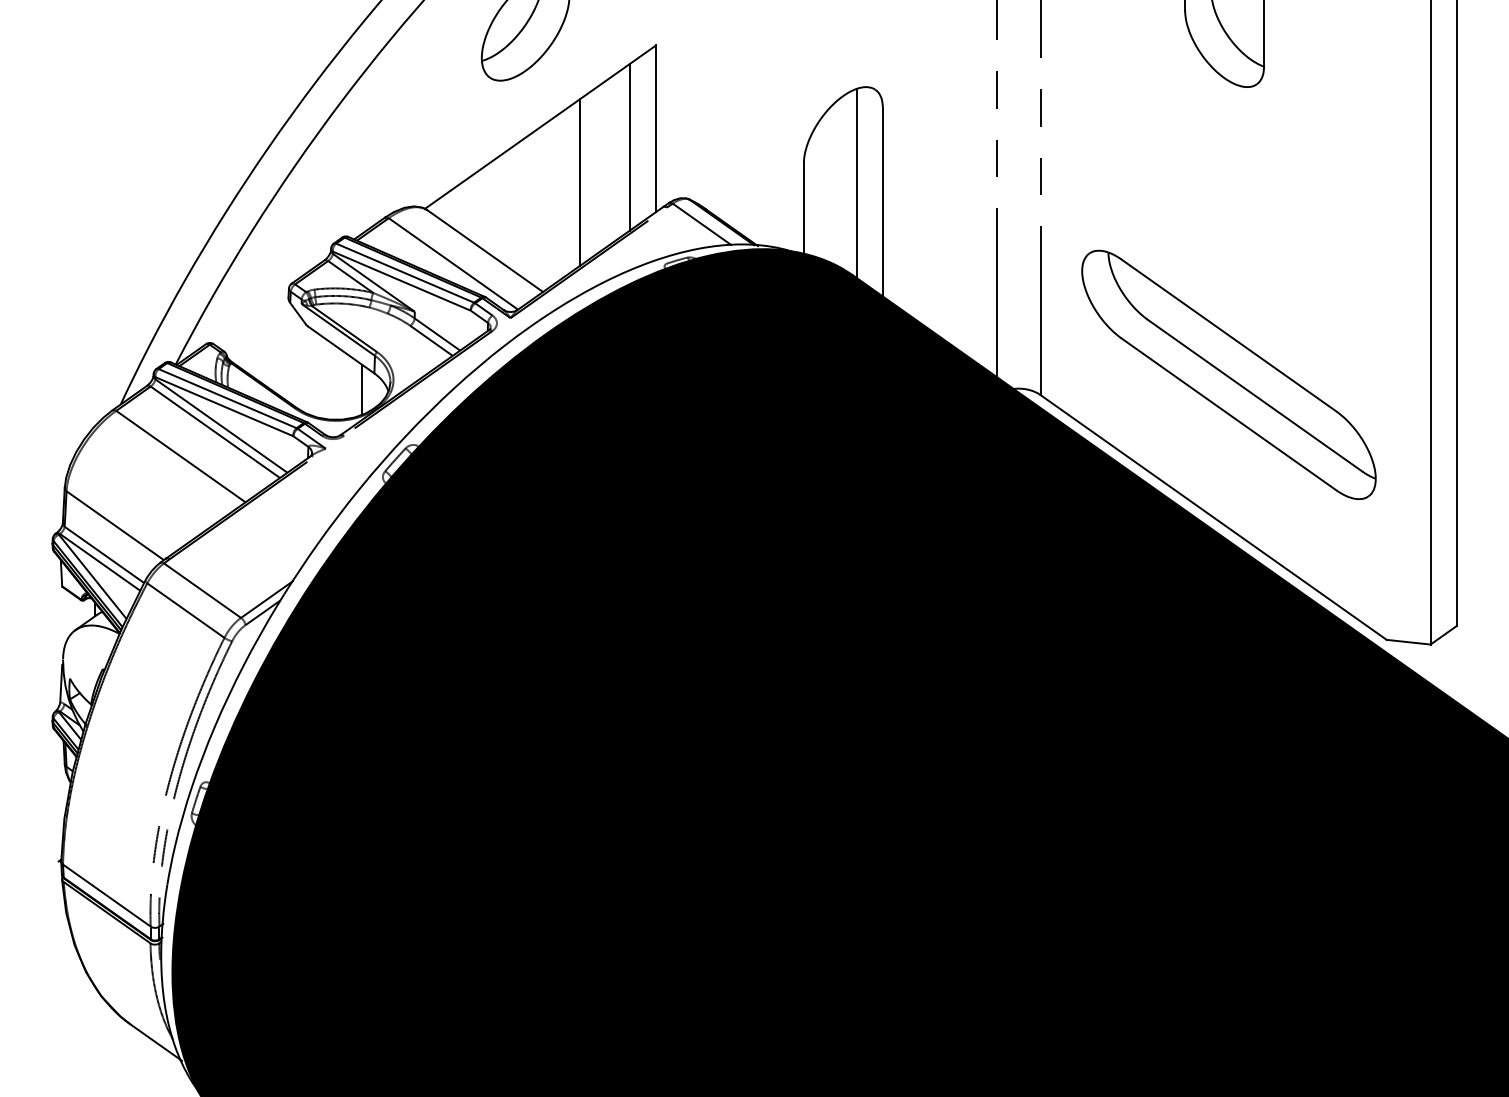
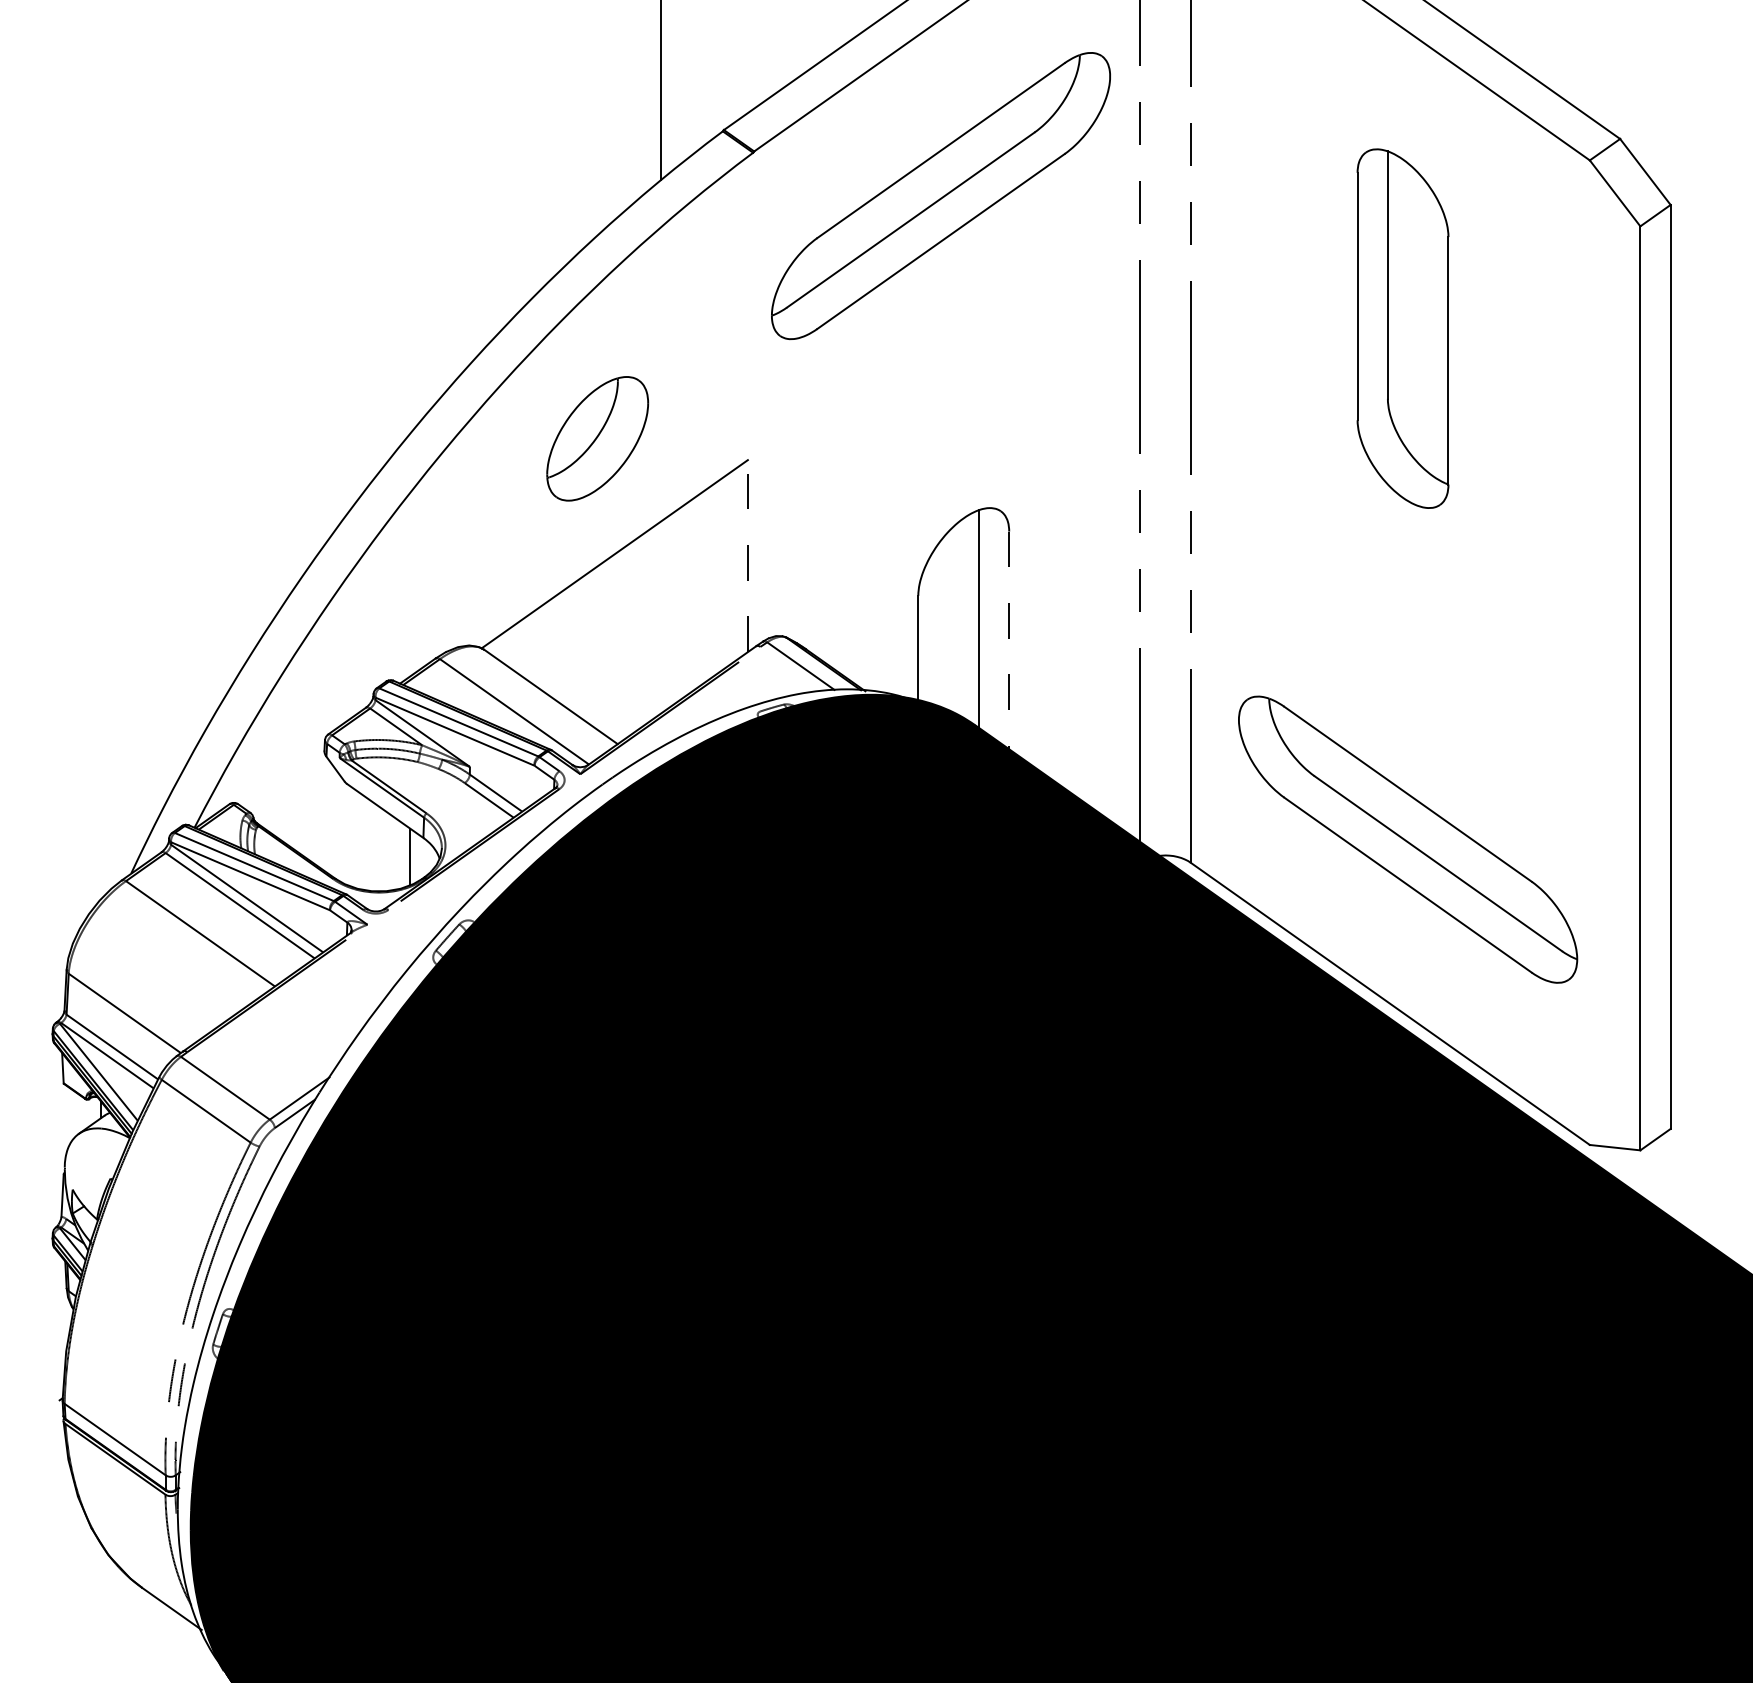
line: (655, 128) -> (747, 555), solid -> dashed
line: (629, 147) -> (717, 577), removed
line: (580, 182) -> (660, 617), removed
line: (883, 202) -> (1009, 640), solid -> dashed

